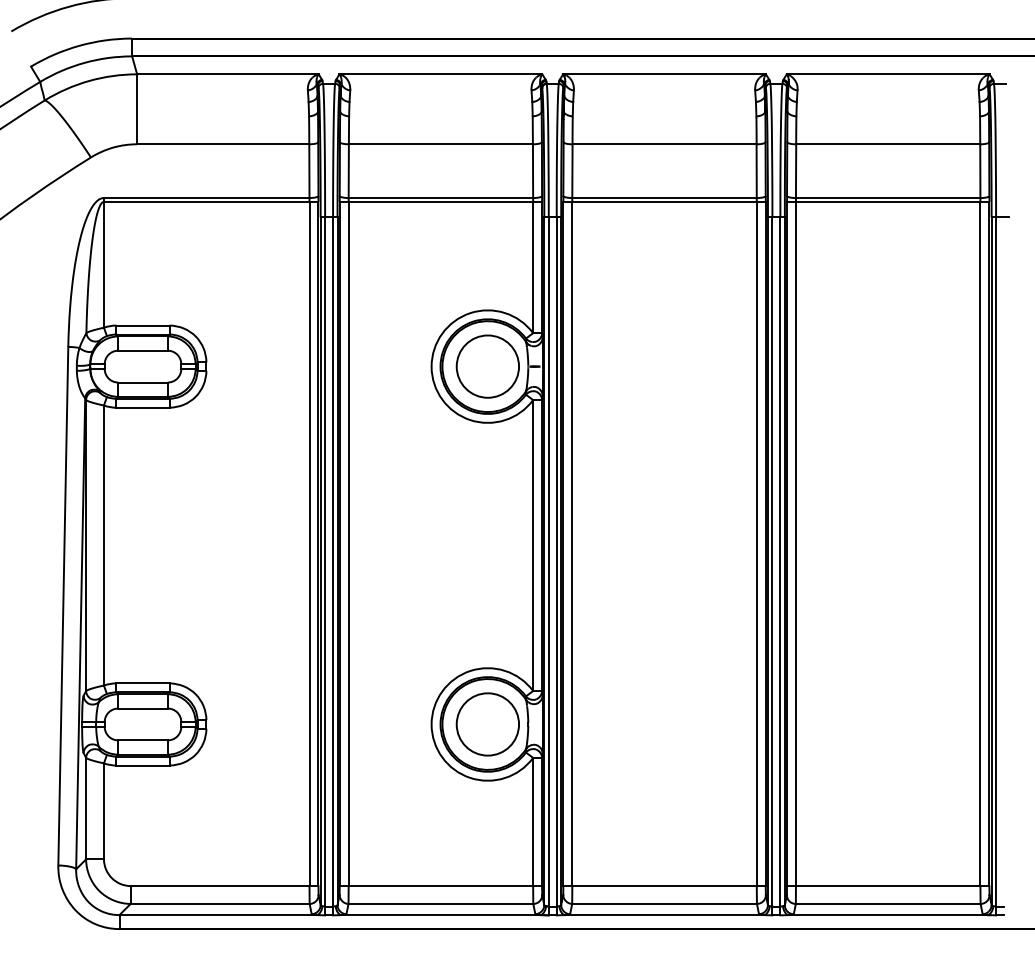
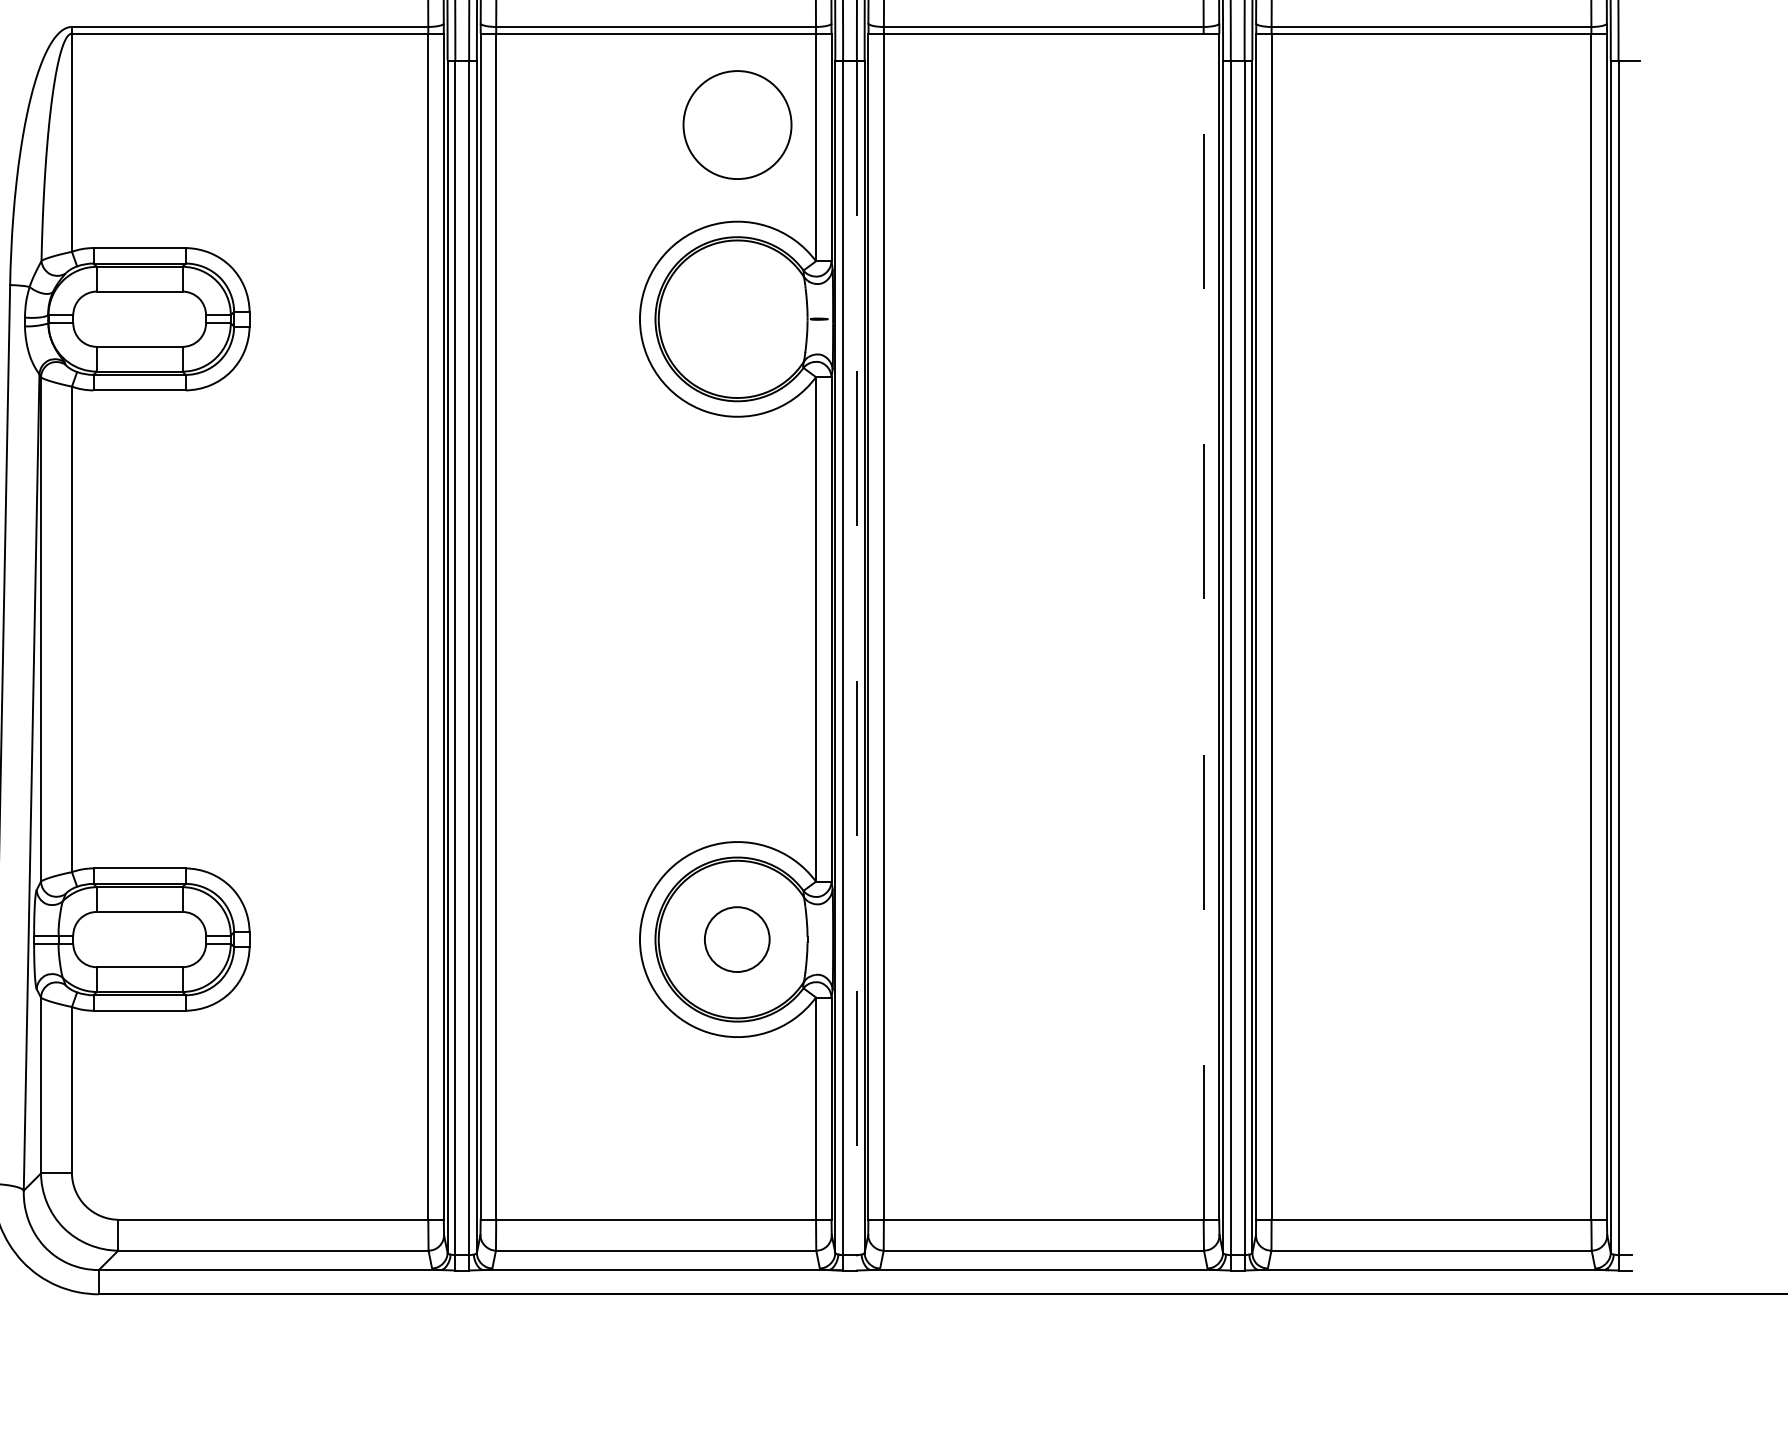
circle: (487, 366) -> (736, 124), moved
line: (756, 543) -> (1203, 625), solid -> dashed
line: (556, 566) -> (856, 665), solid -> dashed
circle: (487, 724) -> (736, 939), size x0.6

